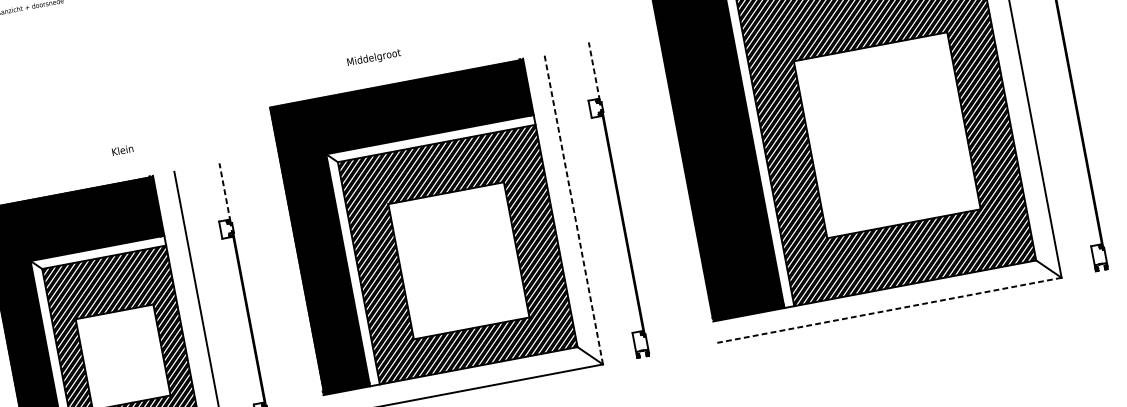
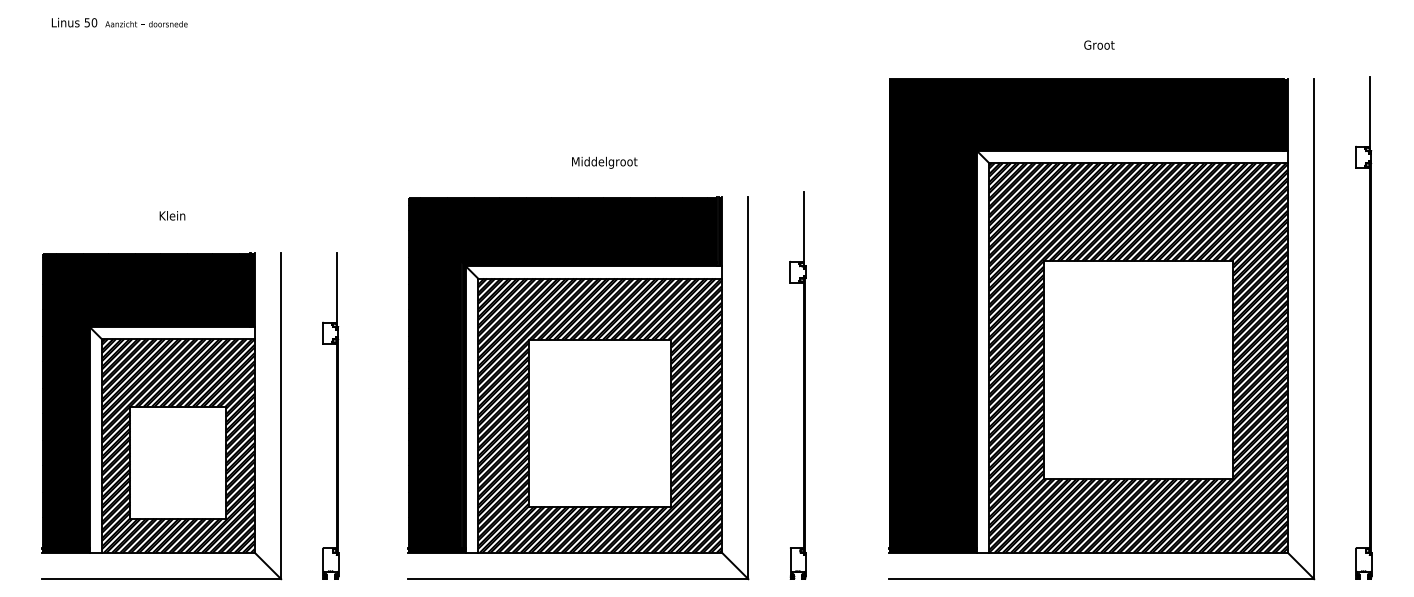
text: (373, 57) -> (604, 162), moved
line: (593, 71) -> (803, 227), dashed -> solid
text: (122, 149) -> (172, 215), moved
line: (224, 191) -> (336, 288), dashed -> solid
line: (573, 209) -> (748, 387), dashed -> solid
line: (889, 310) -> (1101, 579), dashed -> solid

